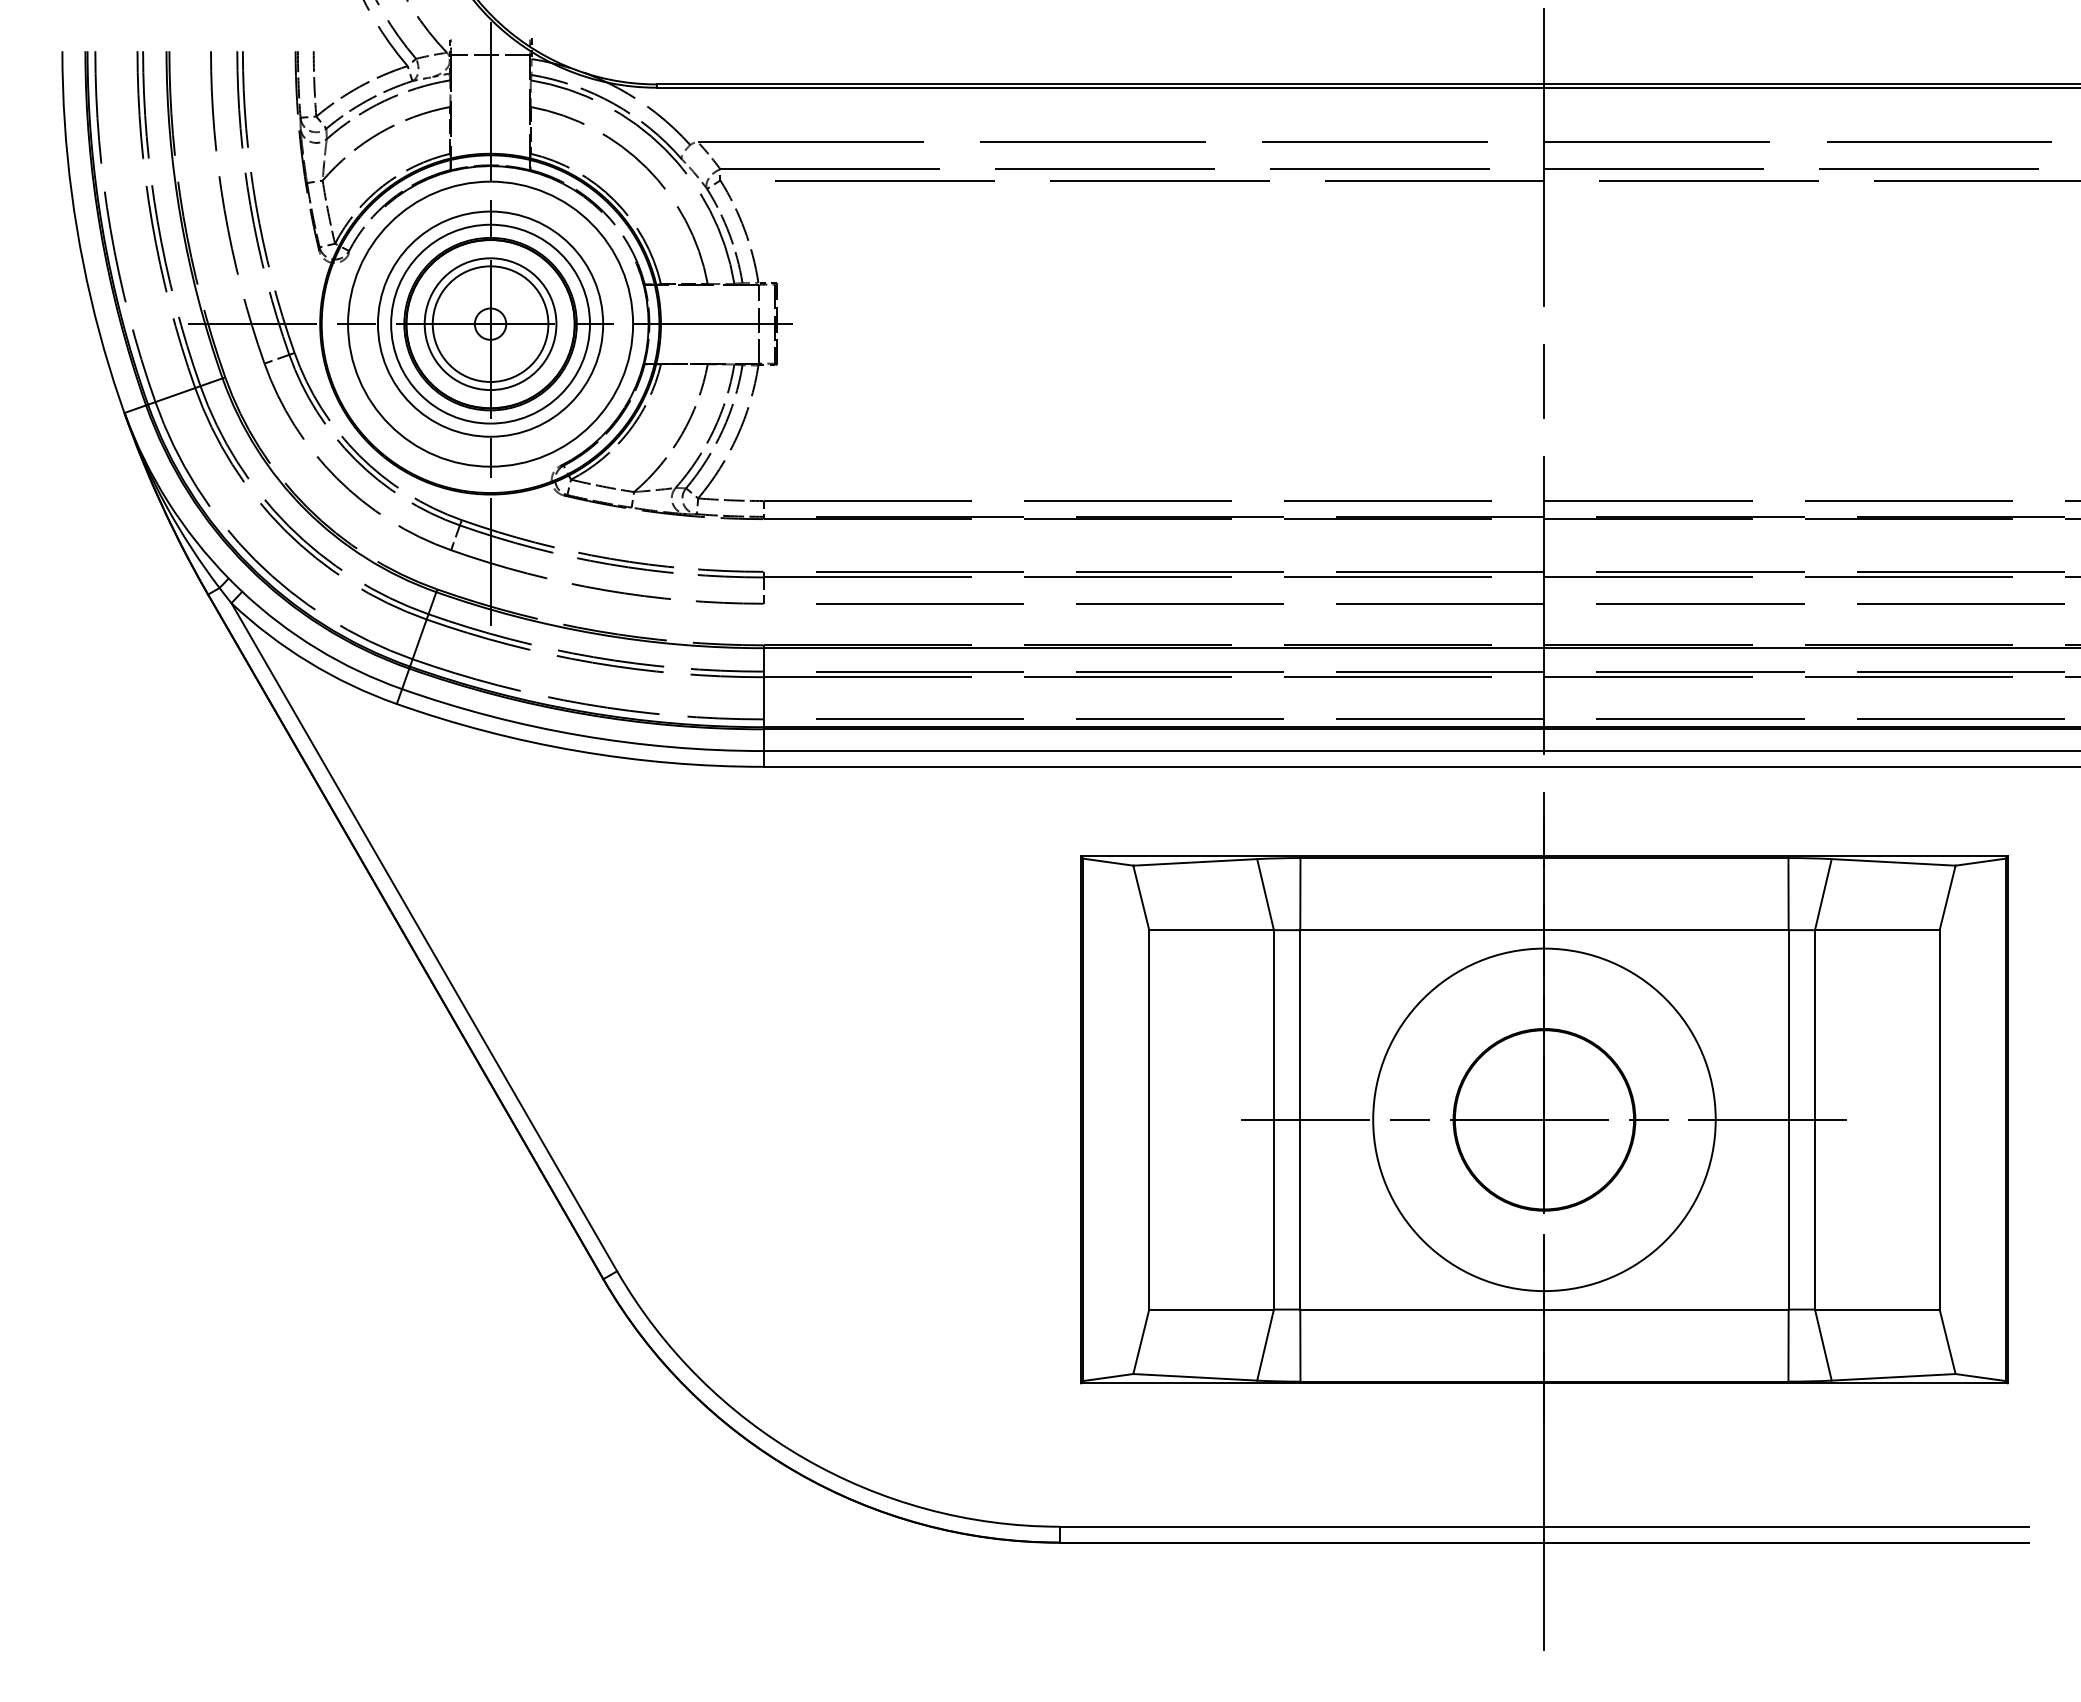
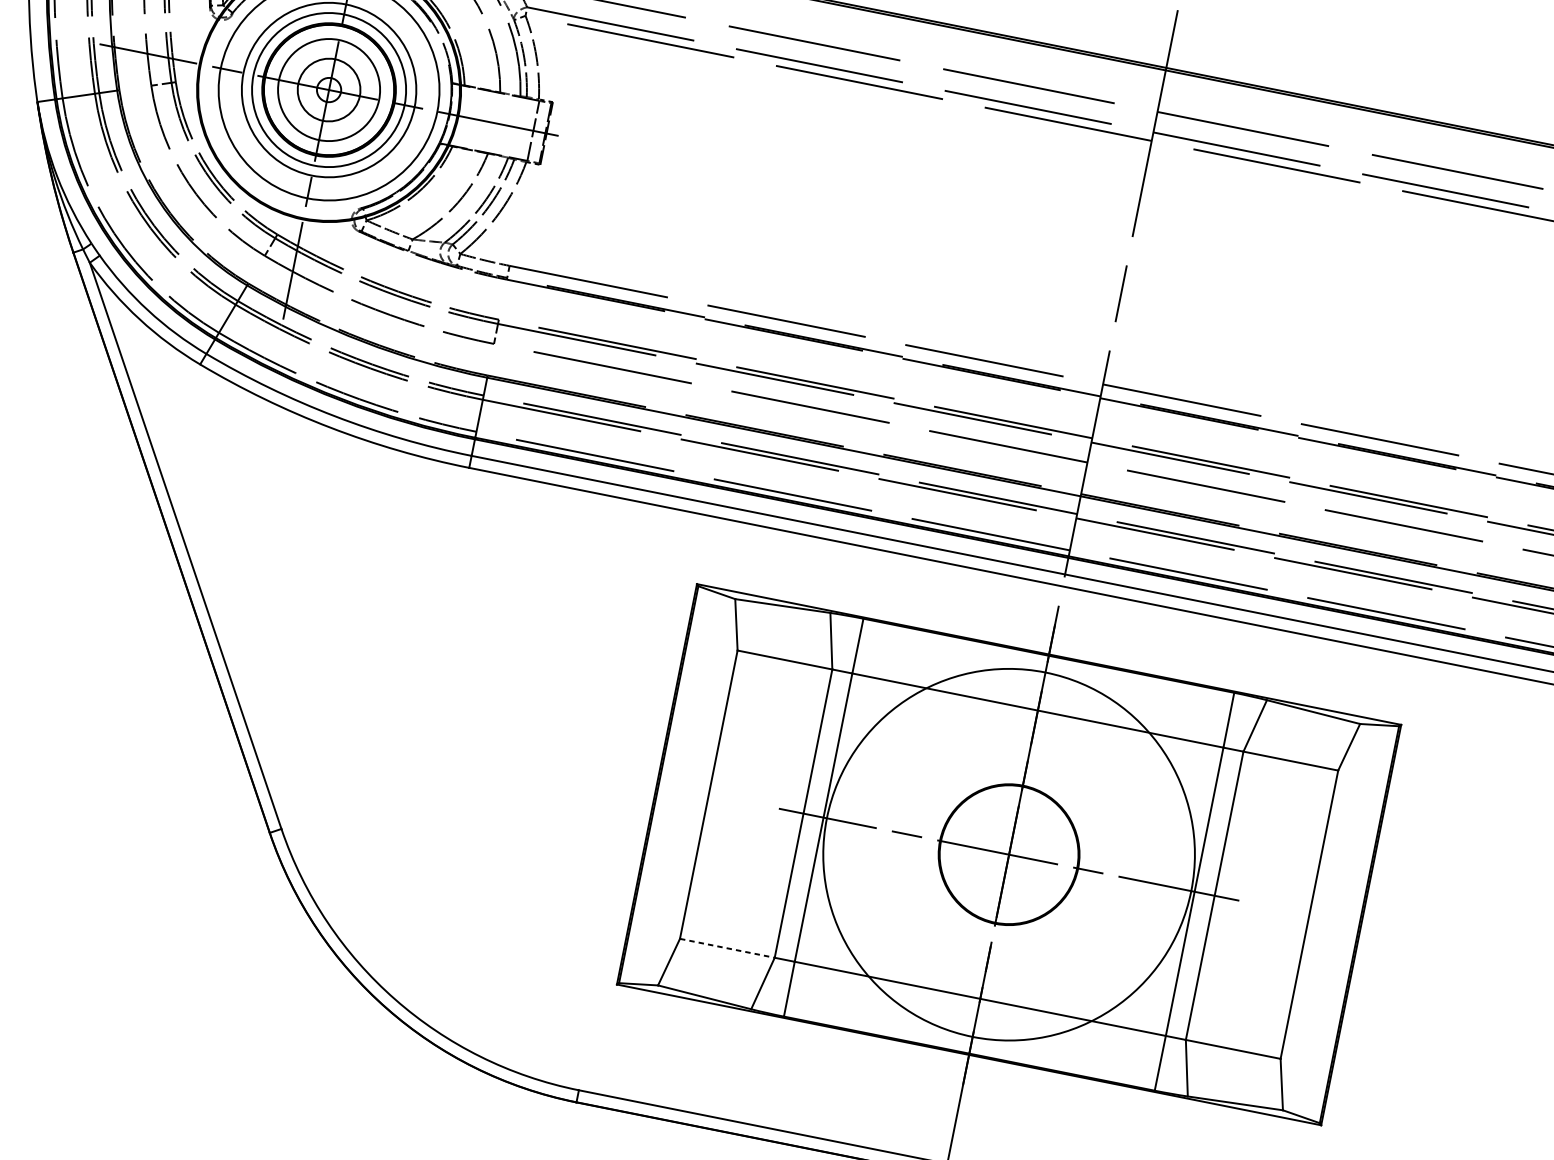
circle: (490, 323) -> (329, 89), size x0.7
circle: (1544, 1119) -> (1009, 854), size x1.4
line: (1212, 1309) -> (728, 948), solid -> dashed

